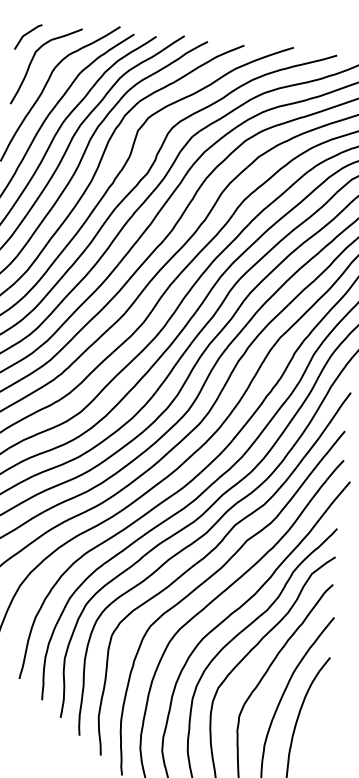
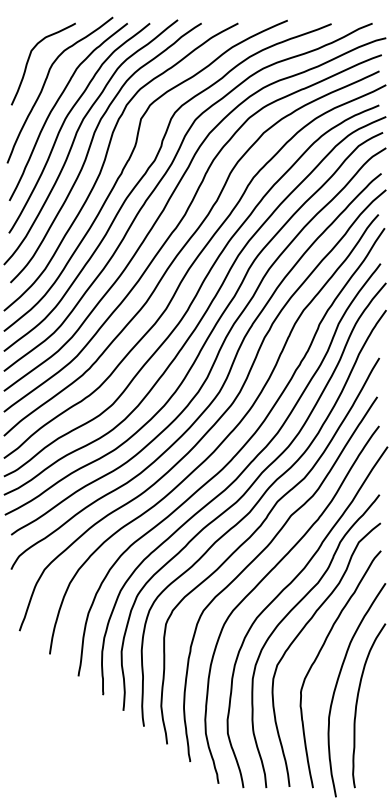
line: (27, 34) -> (21, 34), removed

